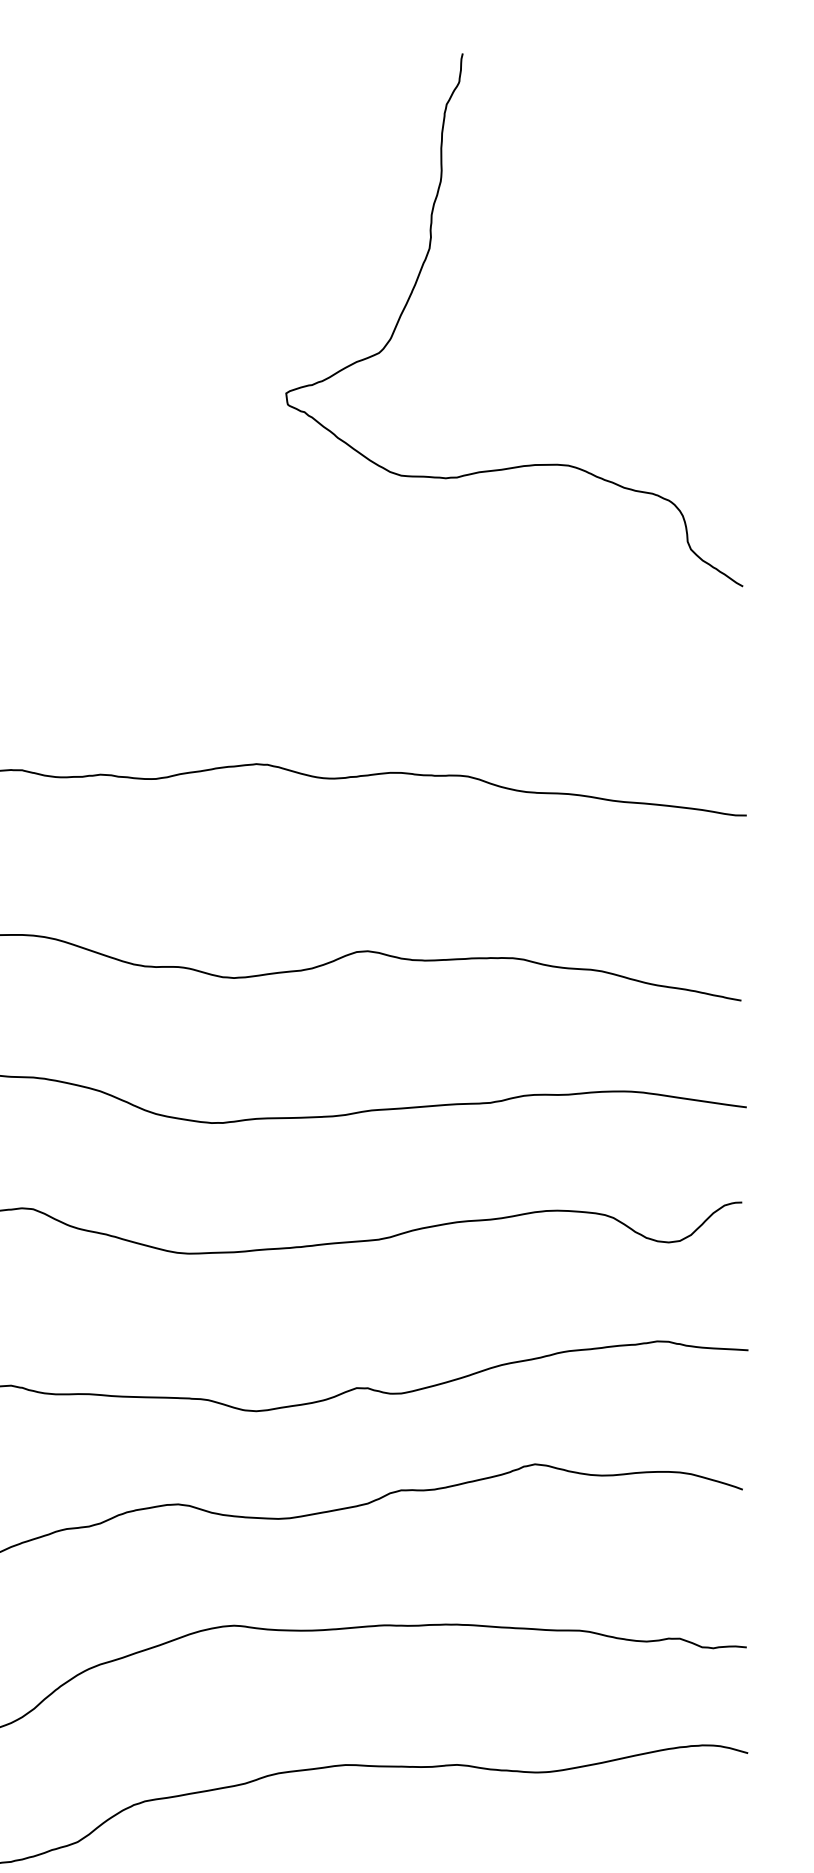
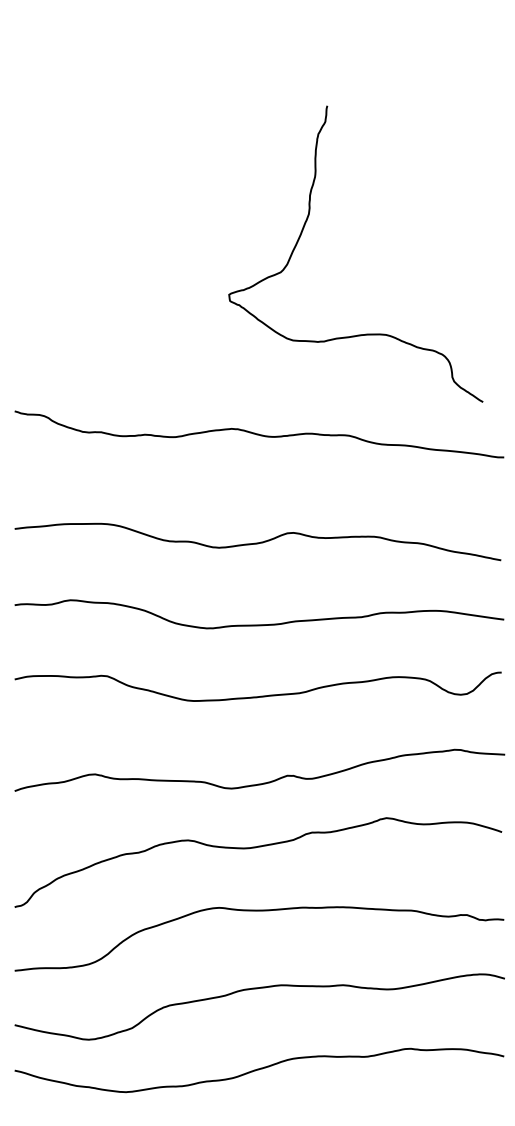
curve: (418, 283) -> (302, 233), moved

